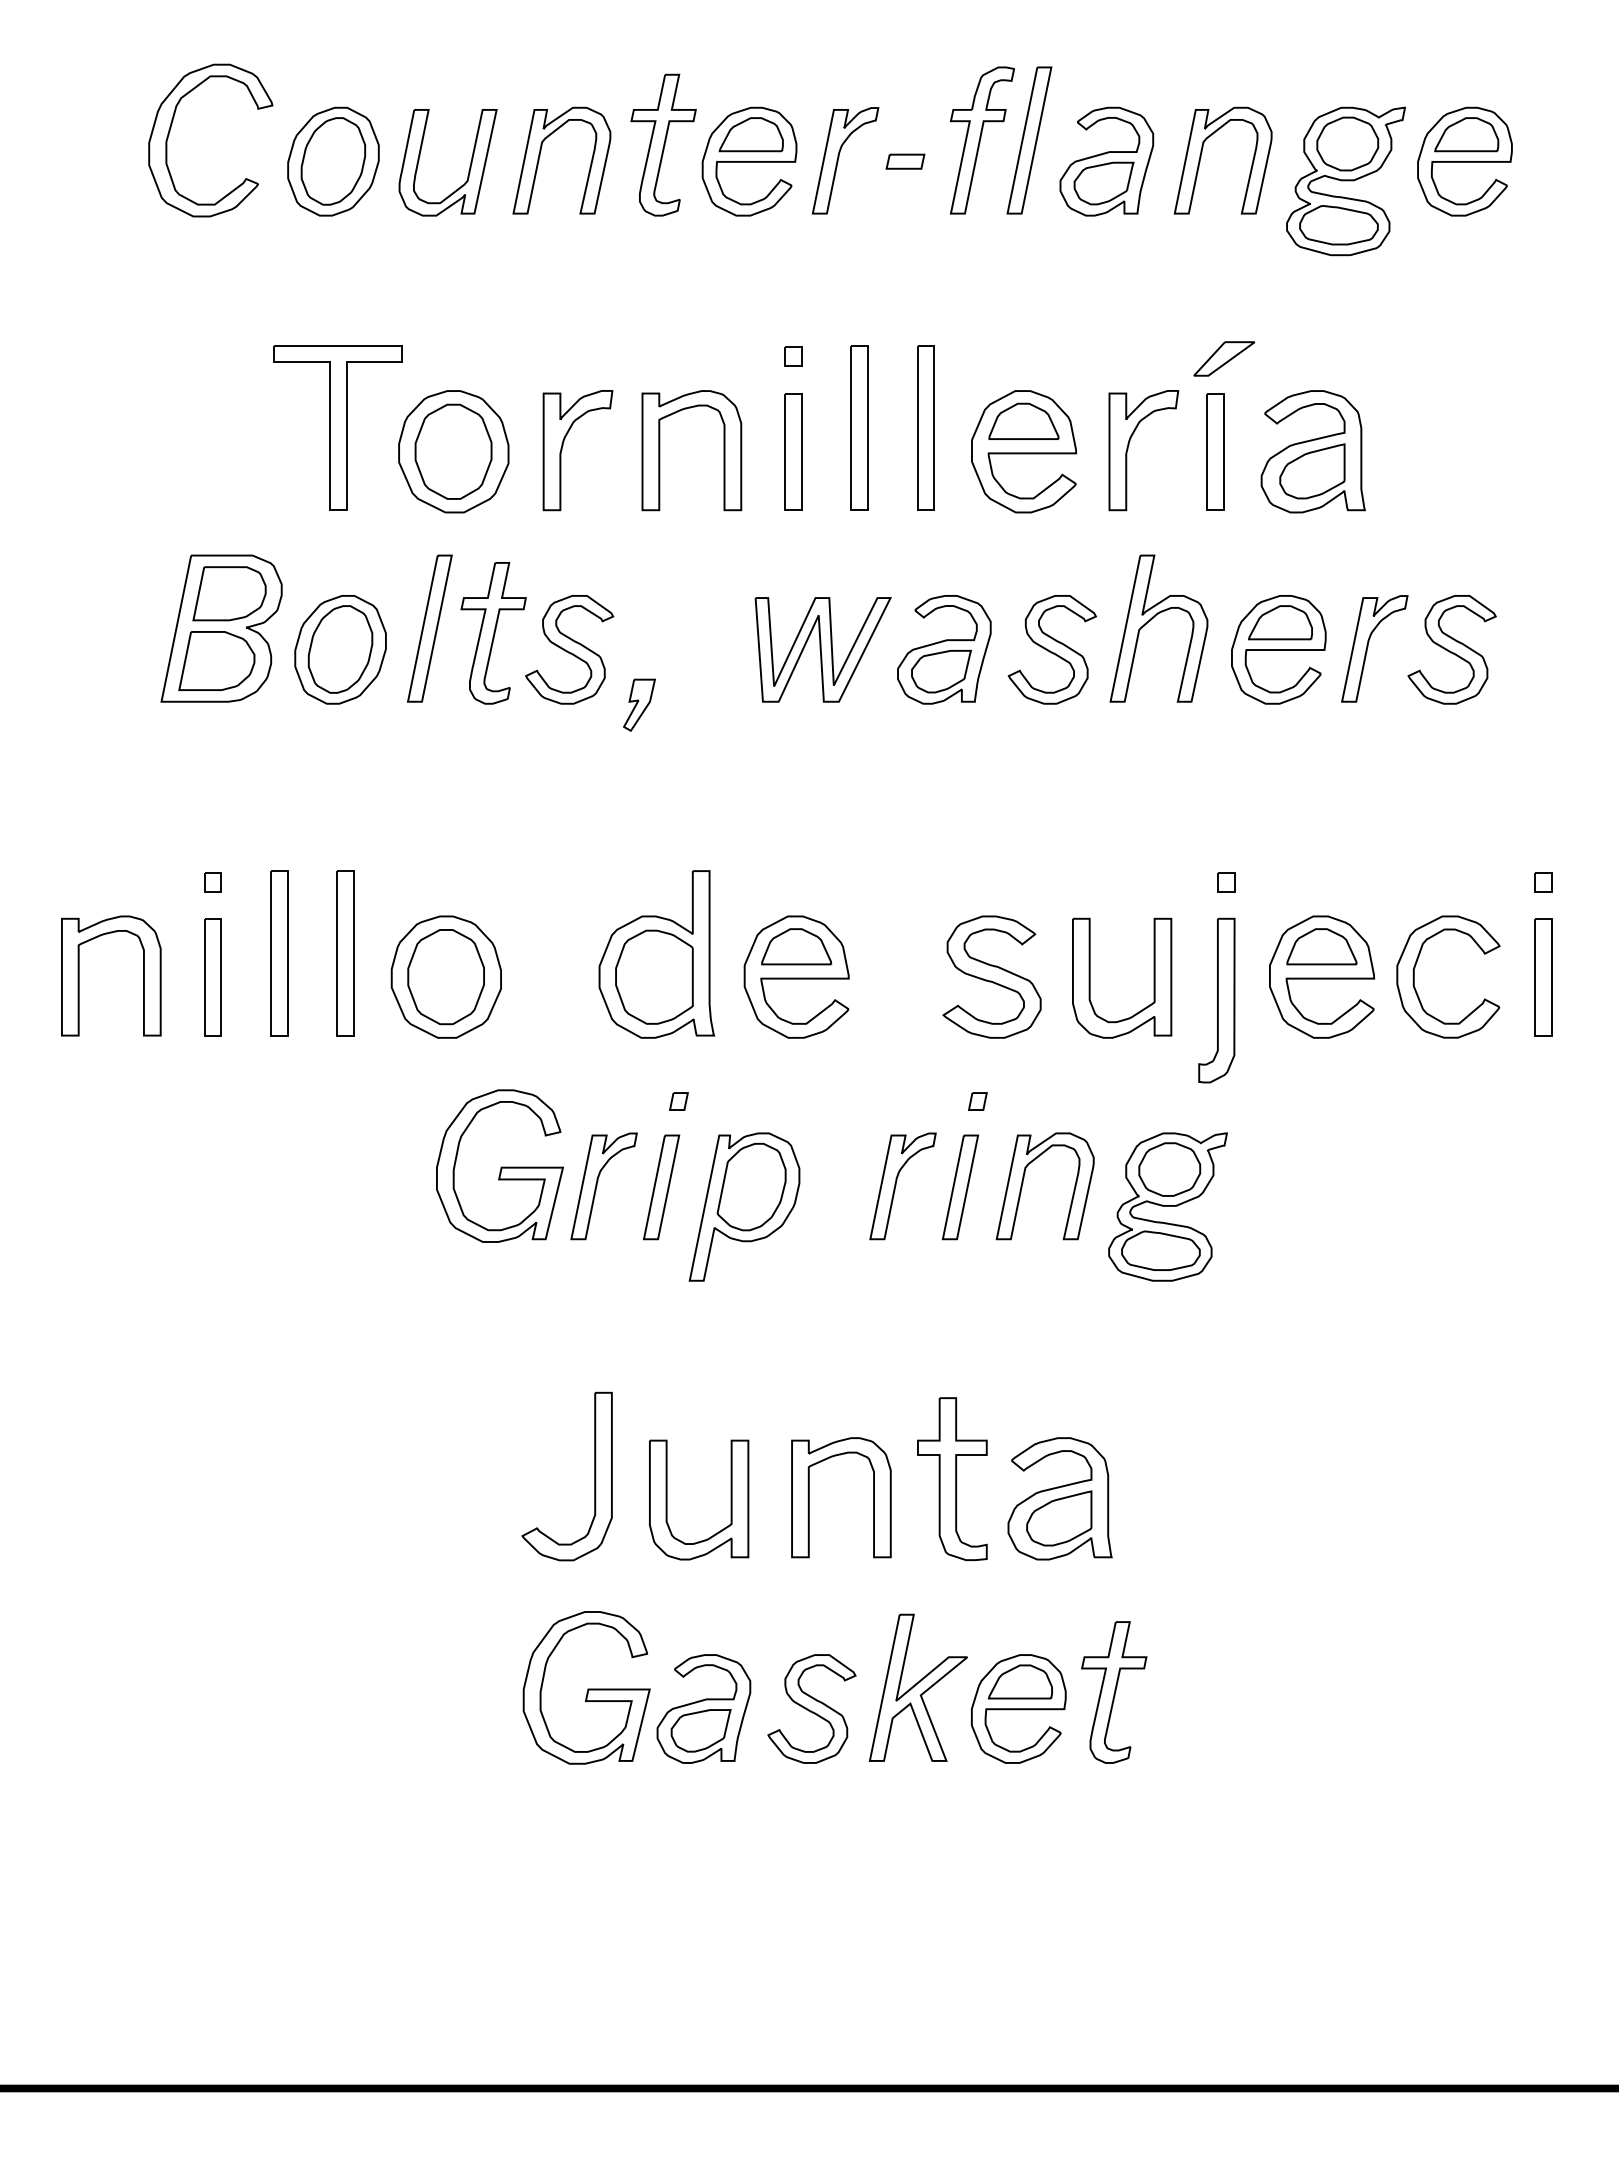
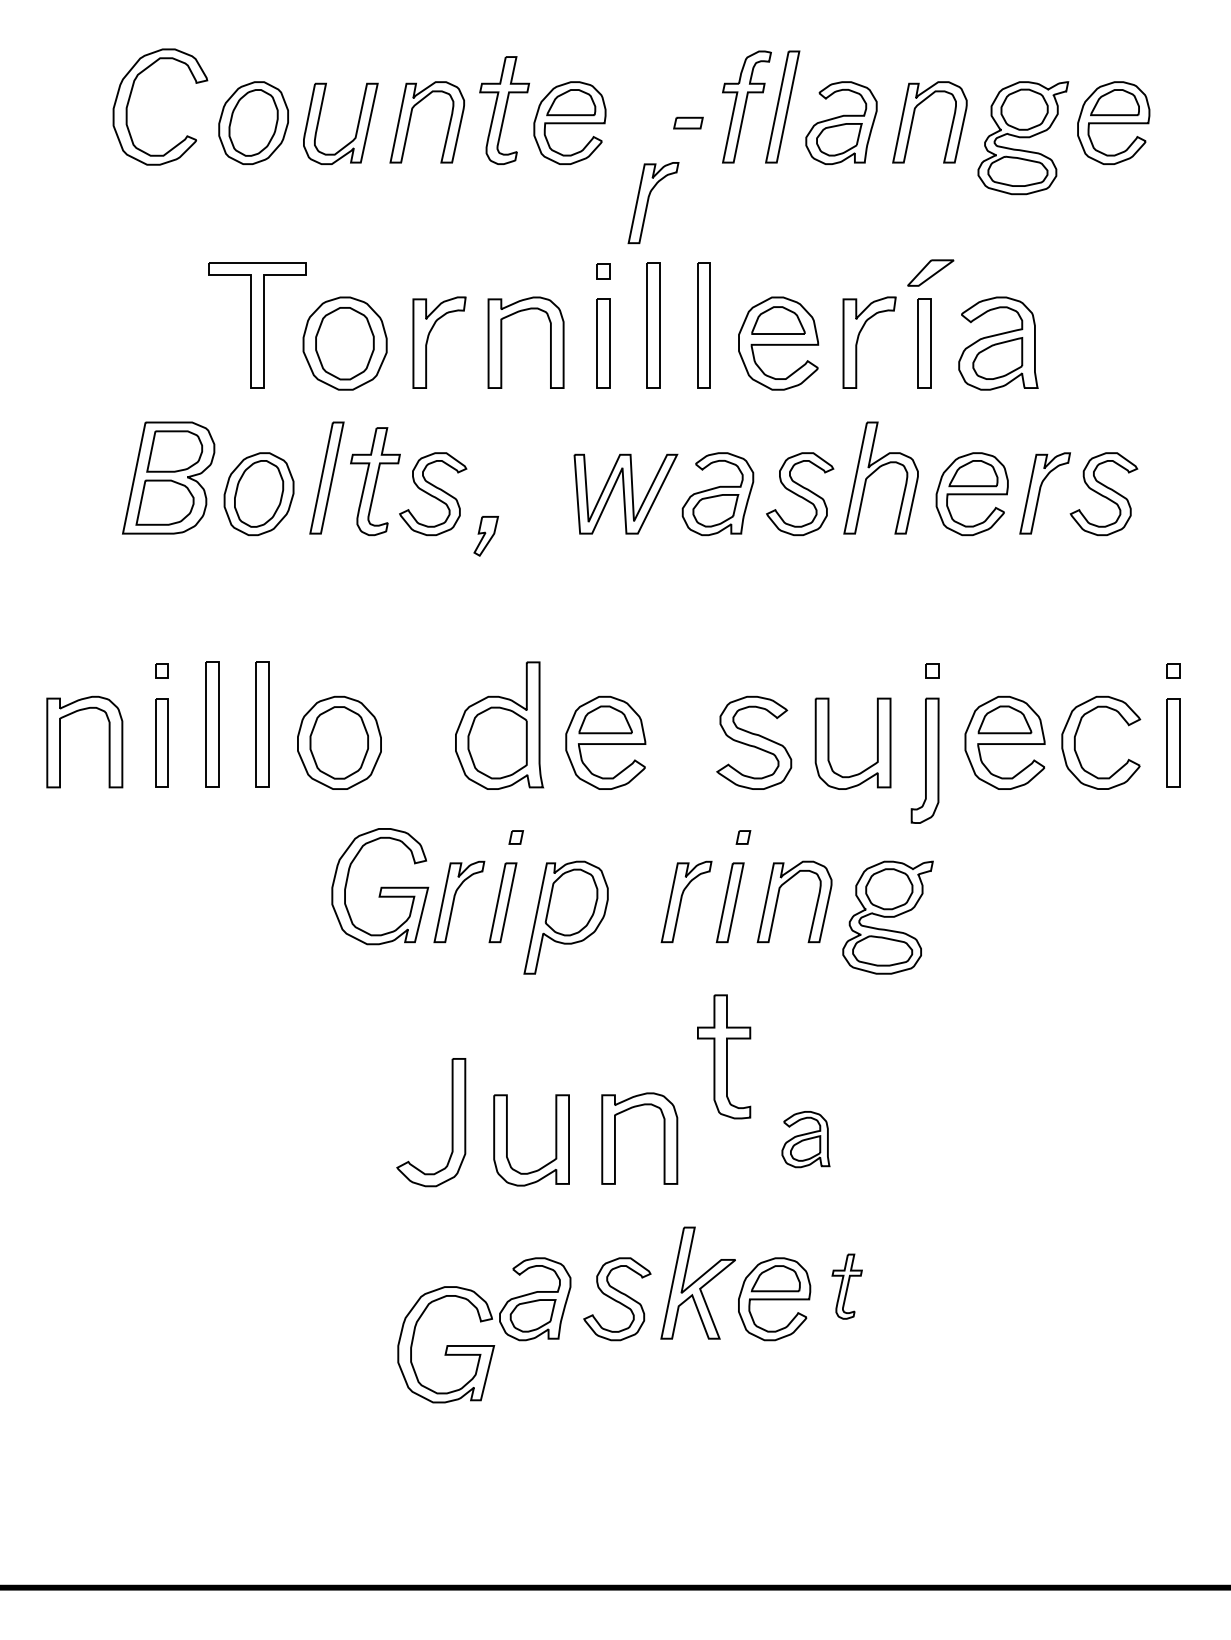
part: (839, 157) -> (648, 200), moved
part: (952, 1478) -> (724, 1056), moved
part: (1059, 1498) -> (805, 1139), size x0.6
part: (586, 1687) -> (445, 1344), moved
part: (1114, 1692) -> (847, 1286), size x0.6

